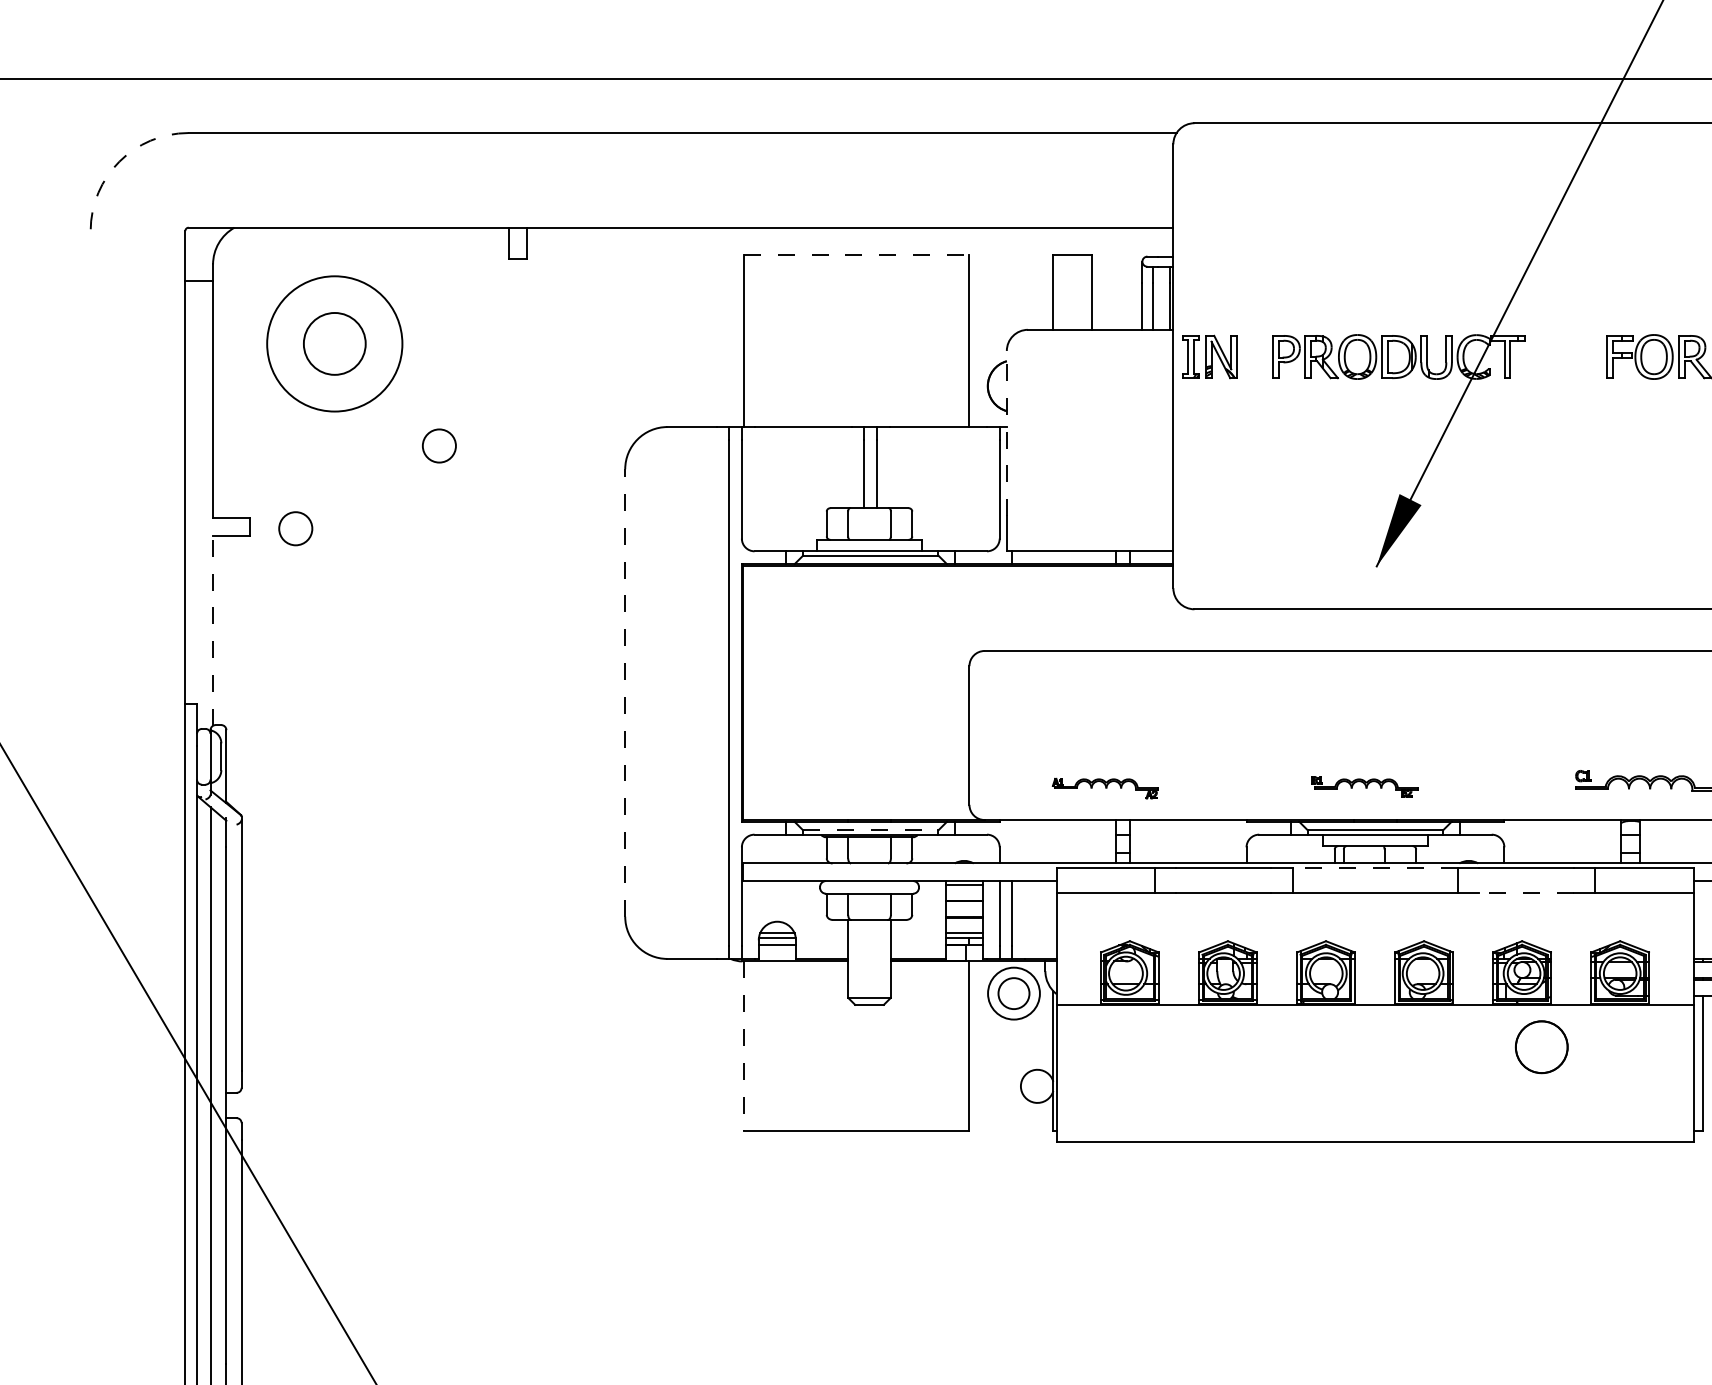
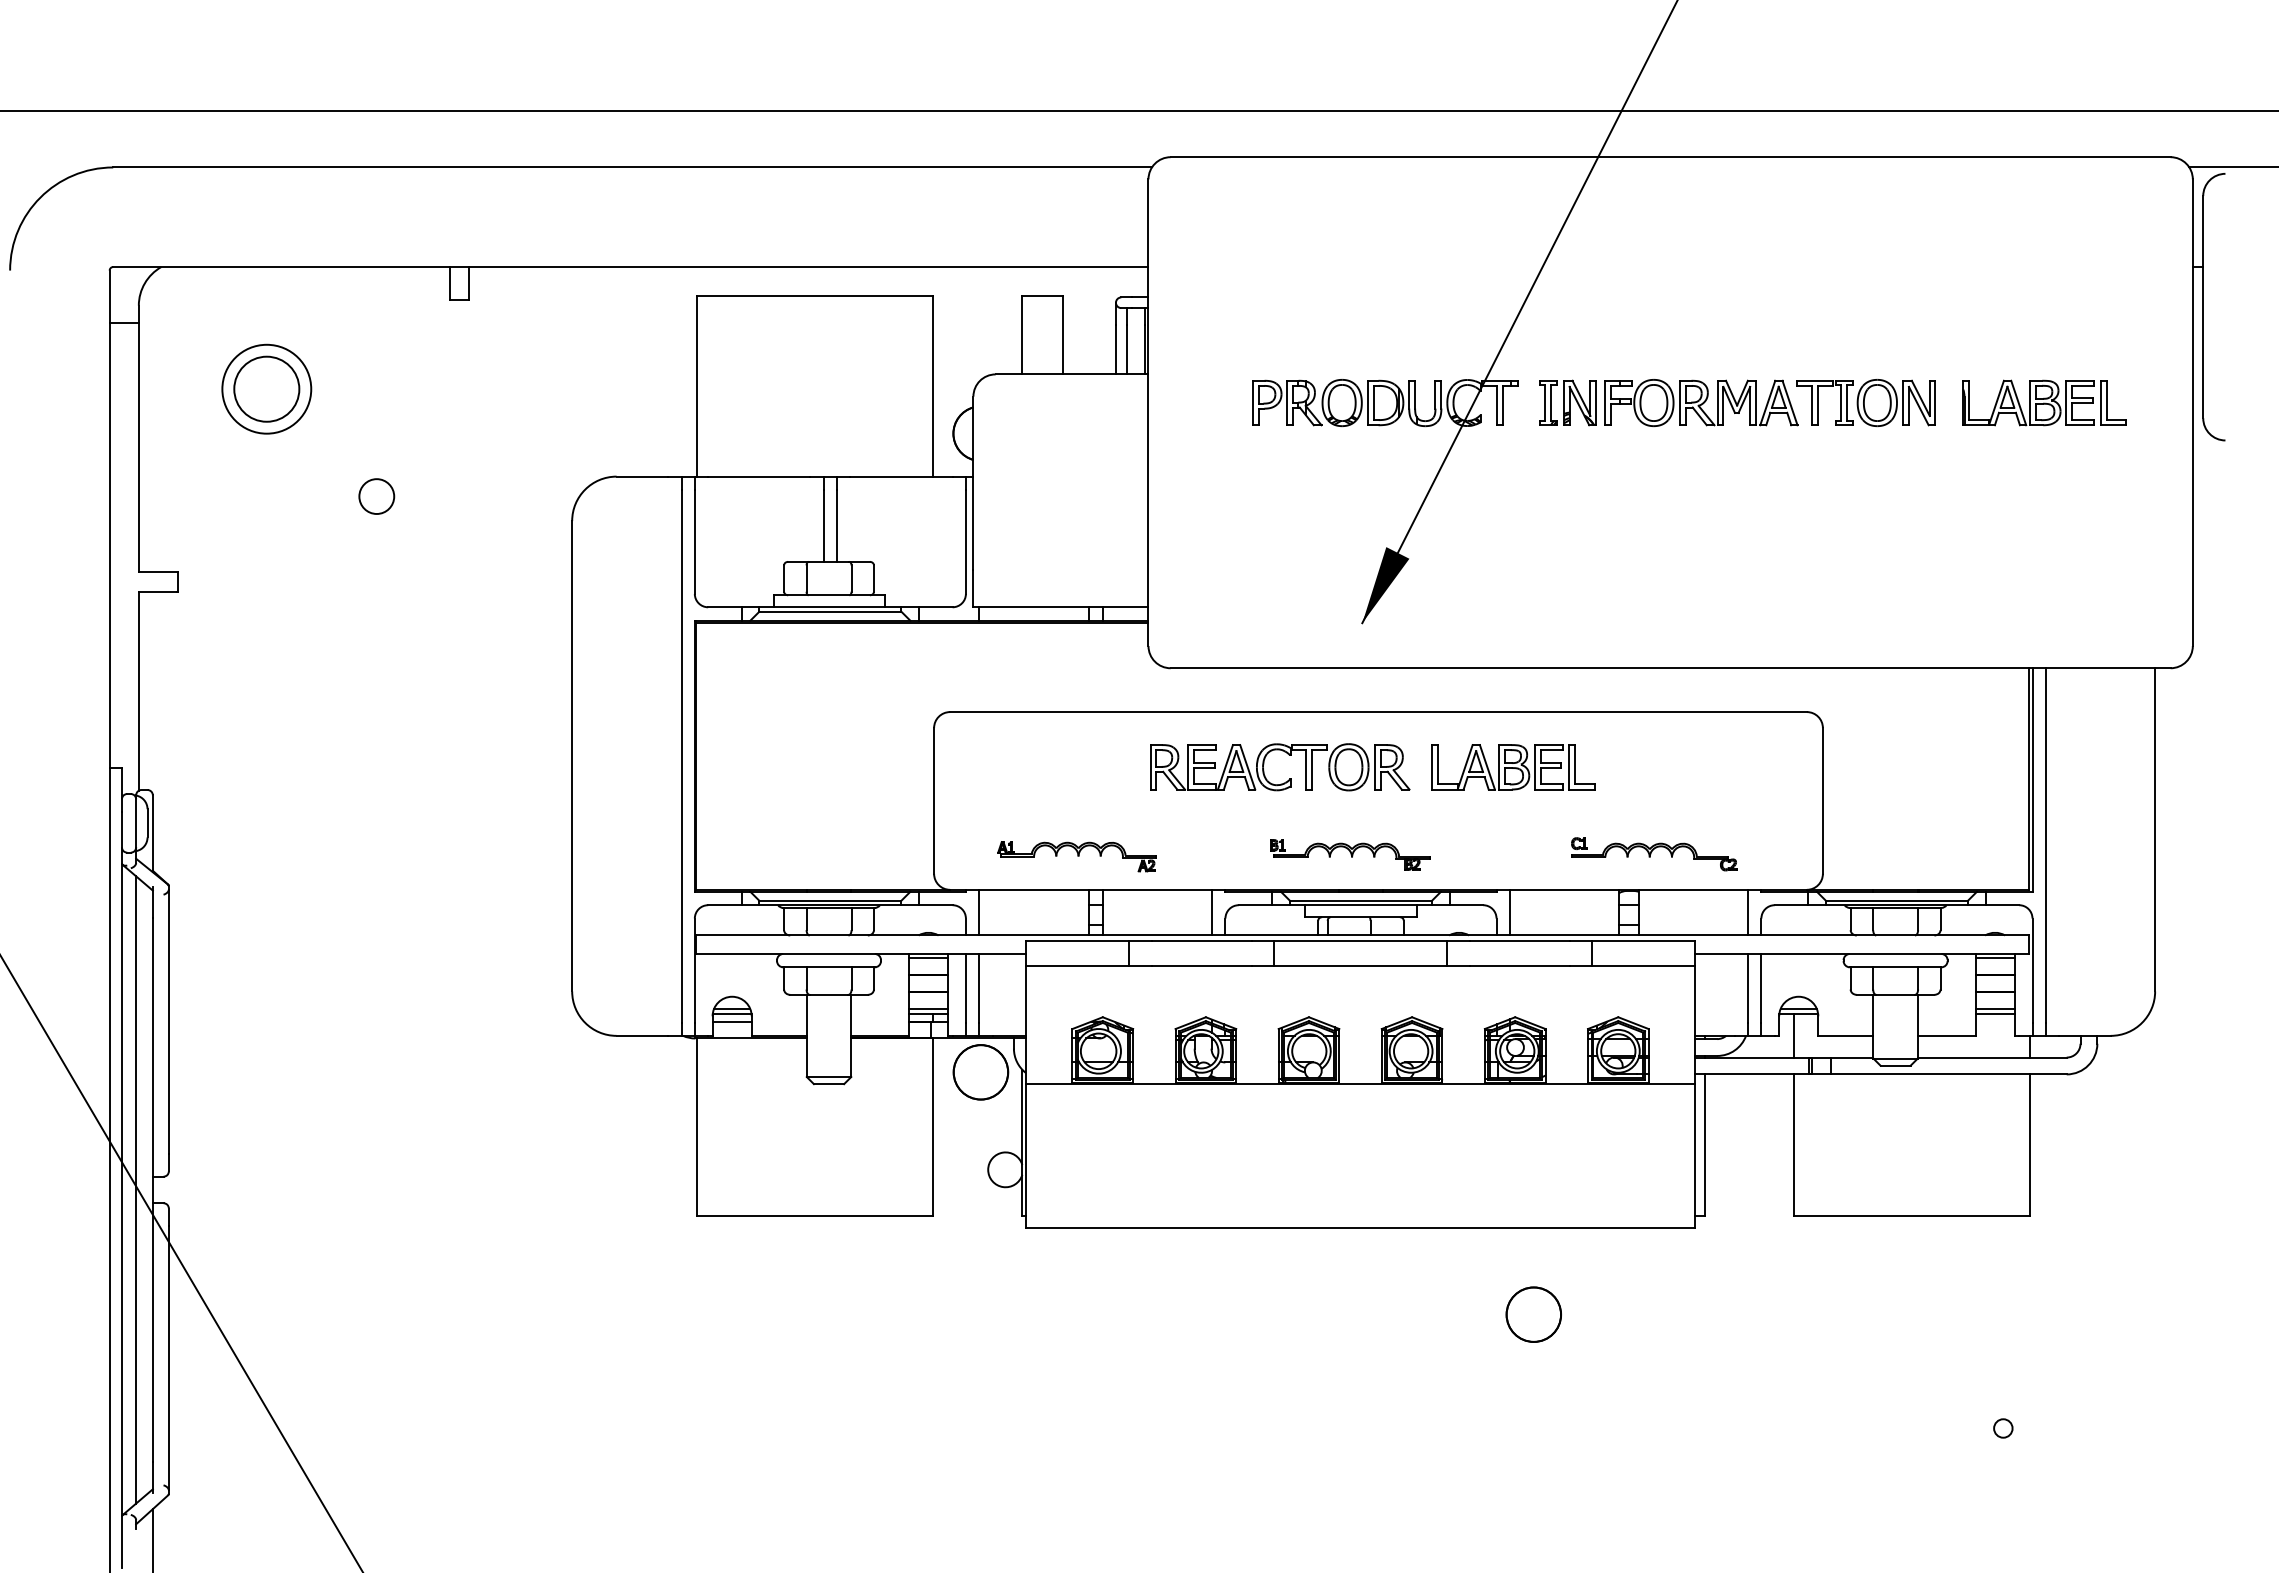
arc: (119, 161) -> (40, 197), dashed -> solid
line: (856, 255) -> (815, 296), dashed -> solid
circle: (334, 343) -> (266, 388), size x0.62
part: (1209, 356) -> (1567, 402), moved
line: (1006, 433) -> (973, 483), dashed -> solid
circle: (295, 528) -> (225, 583), removed
line: (212, 631) -> (138, 691), dashed -> solid
line: (625, 692) -> (572, 755), dashed -> solid
part: (1520, 703) -> (1513, 767), added
part: (1307, 714) -> (1289, 778), added
part: (1365, 786) -> (1350, 854), size x1.43
part: (1104, 788) -> (1076, 856), size x1.43
line: (870, 830) -> (830, 900), dashed -> solid
line: (1012, 841) -> (979, 912), added
line: (1234, 841) -> (1212, 912), added
line: (1516, 841) -> (1509, 912), added
line: (1374, 868) -> (1360, 940), dashed -> solid
line: (1526, 892) -> (1519, 966), dashed -> solid
circle: (1013, 993) -> (980, 1072), size x1.67
line: (744, 1046) -> (697, 1127), dashed -> solid
circle: (1541, 1047) -> (1533, 1314), moved

